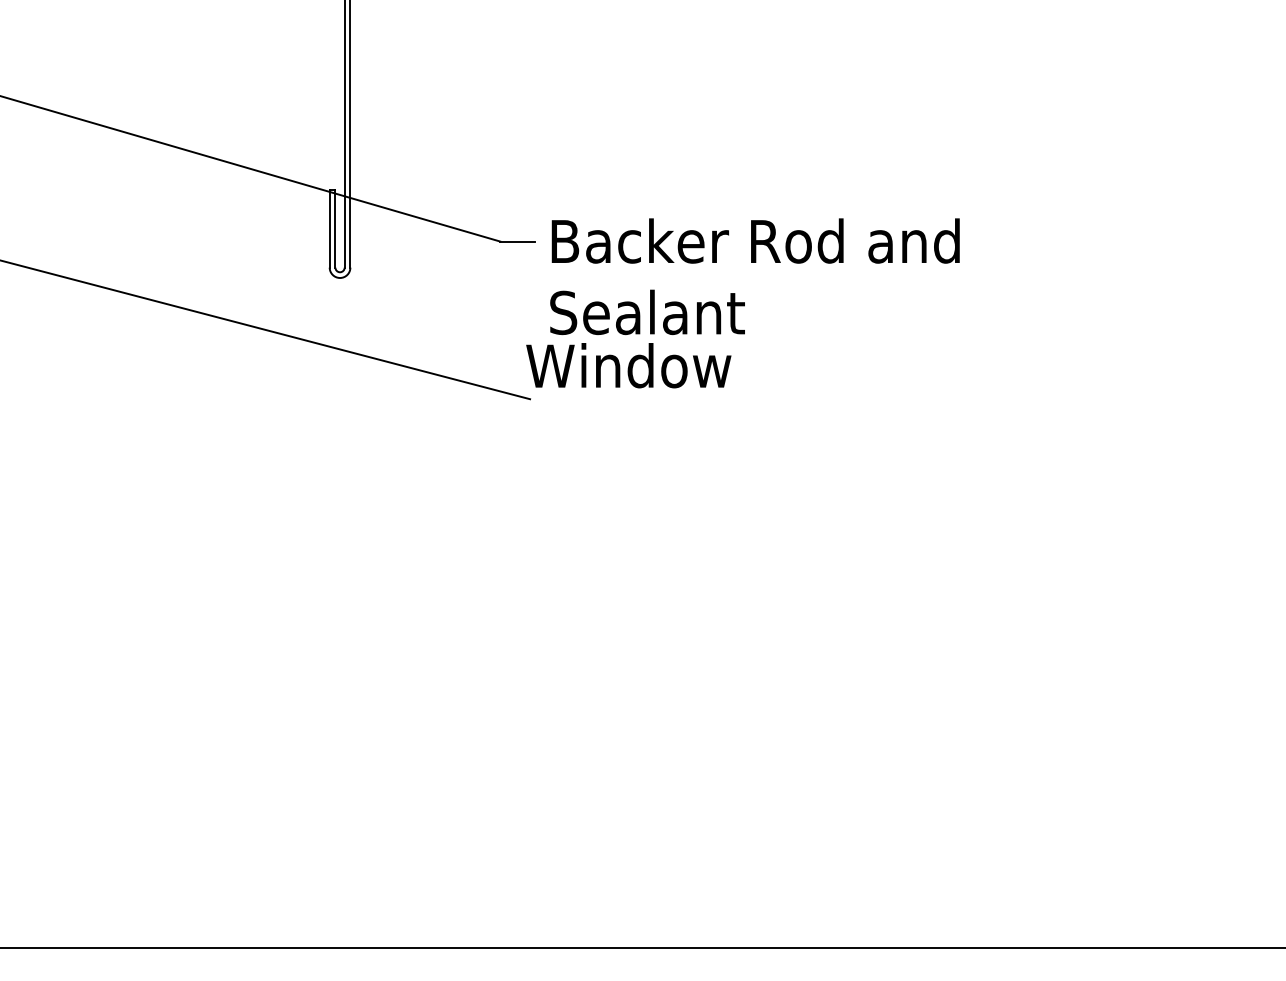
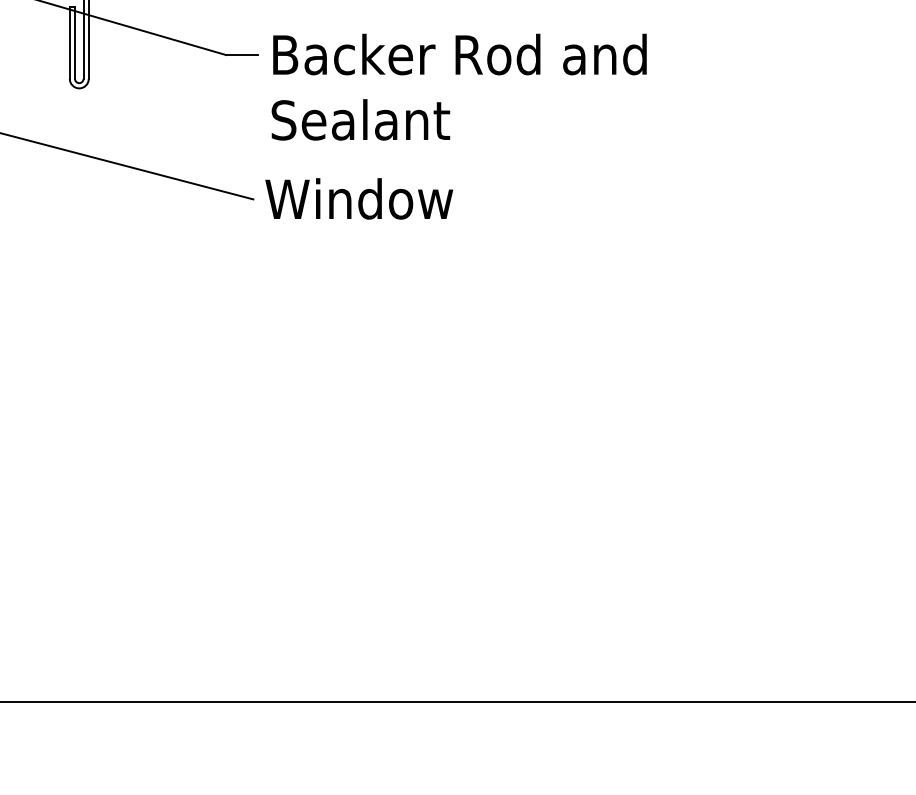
text: (628, 365) -> (358, 198), moved

